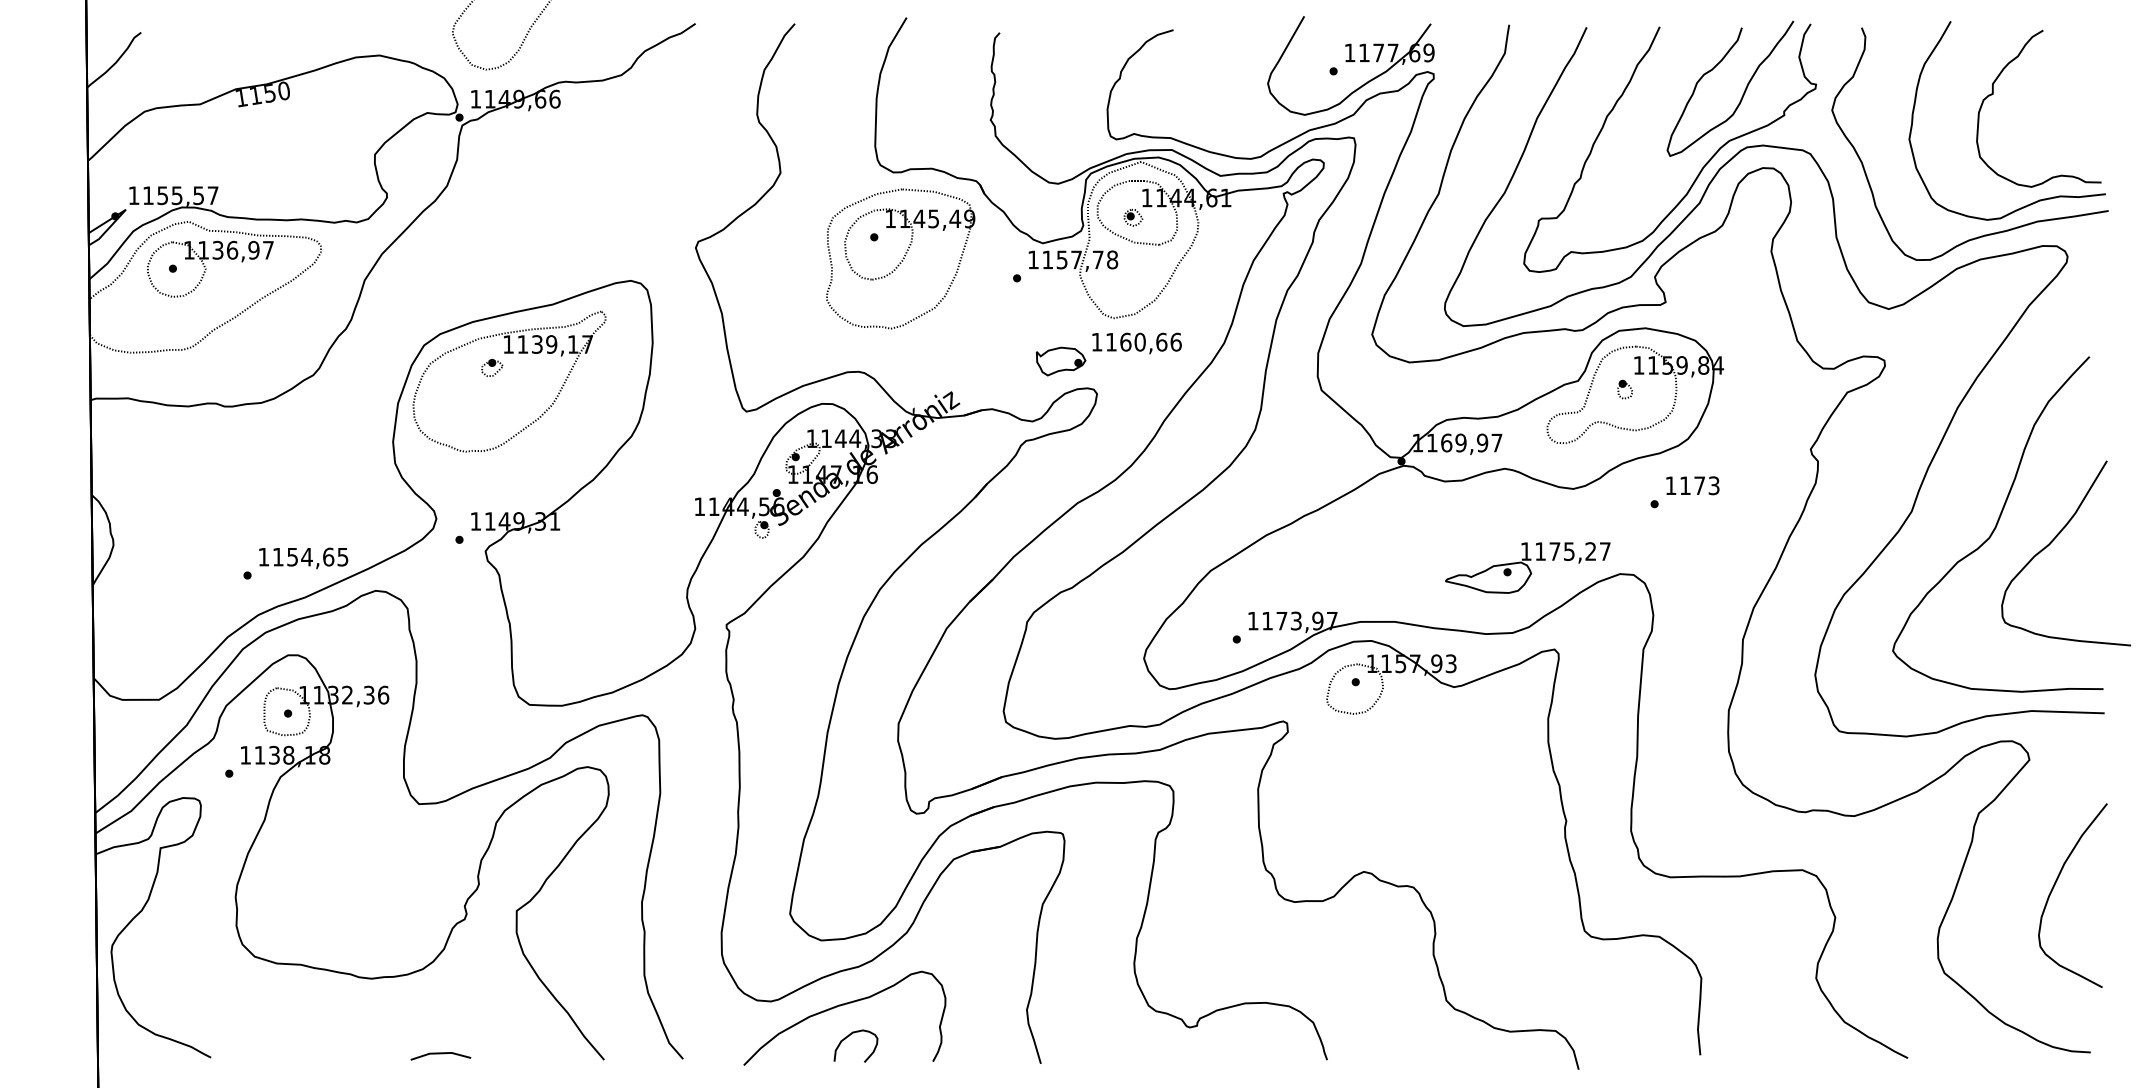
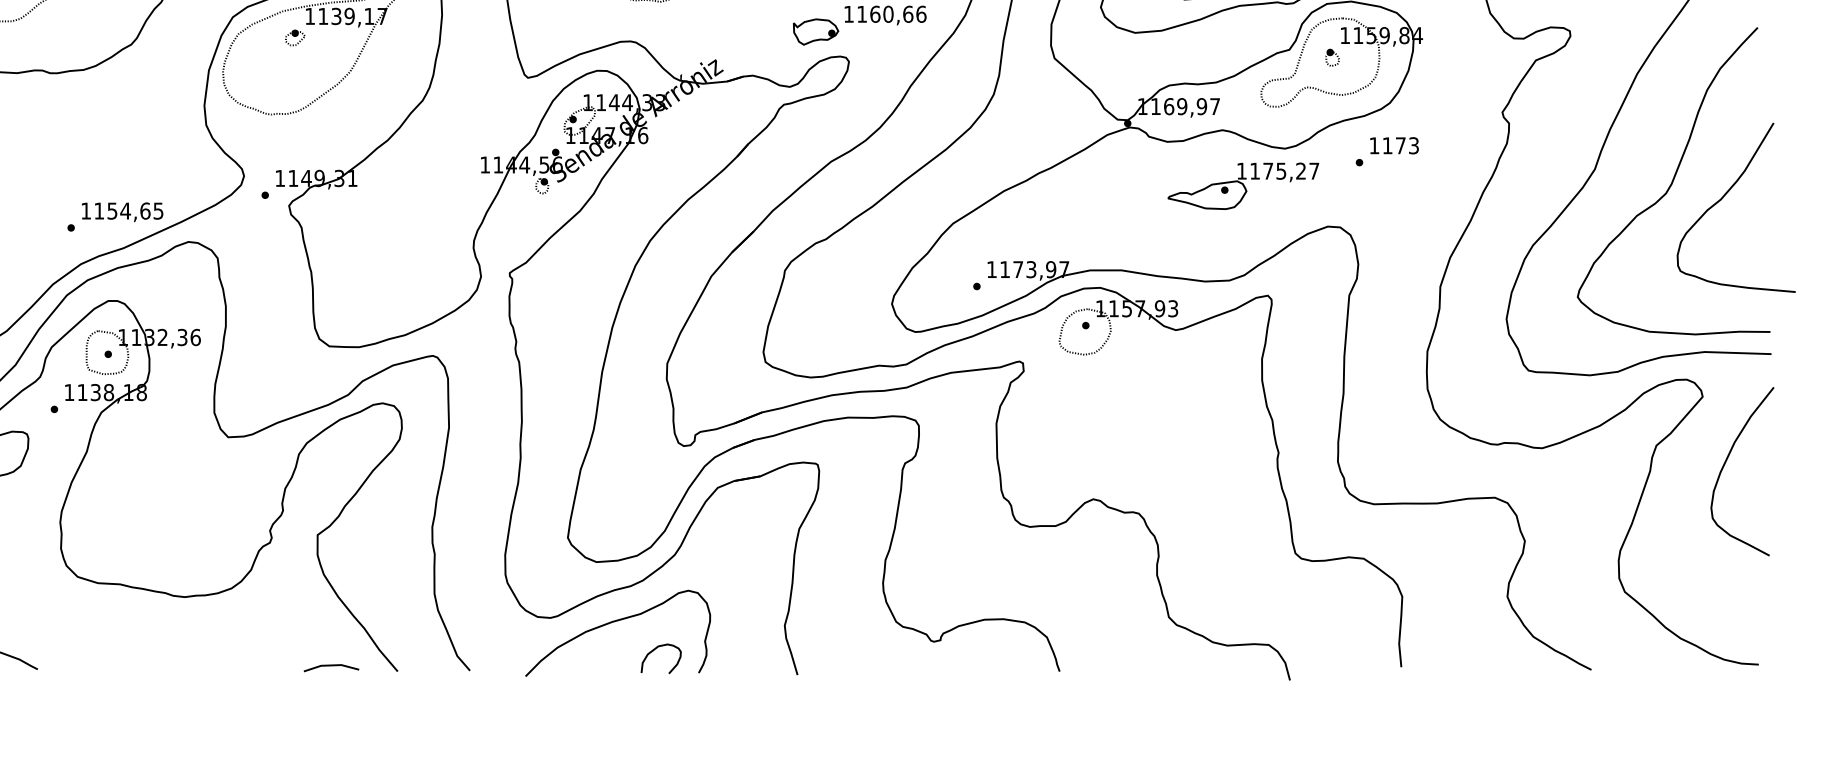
part: (1527, 567) -> (1243, 185), moved
curve: (2054, 887) -> (1725, 464), moved
curve: (848, 1037) -> (654, 650), moved
line: (440, 1054) -> (331, 666), moved

